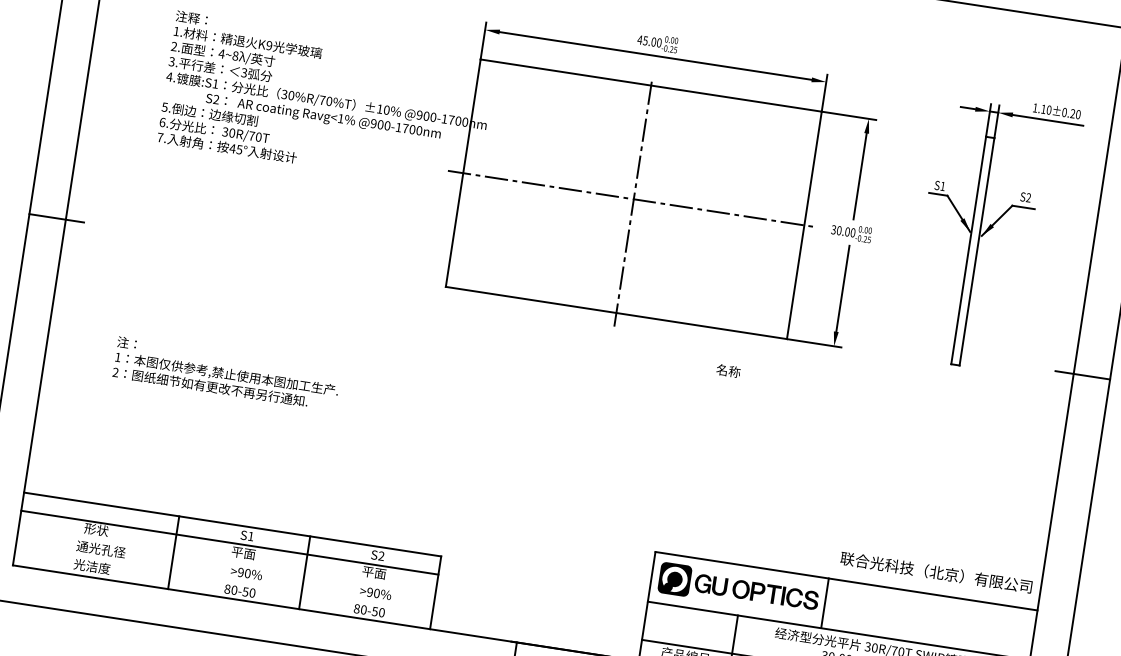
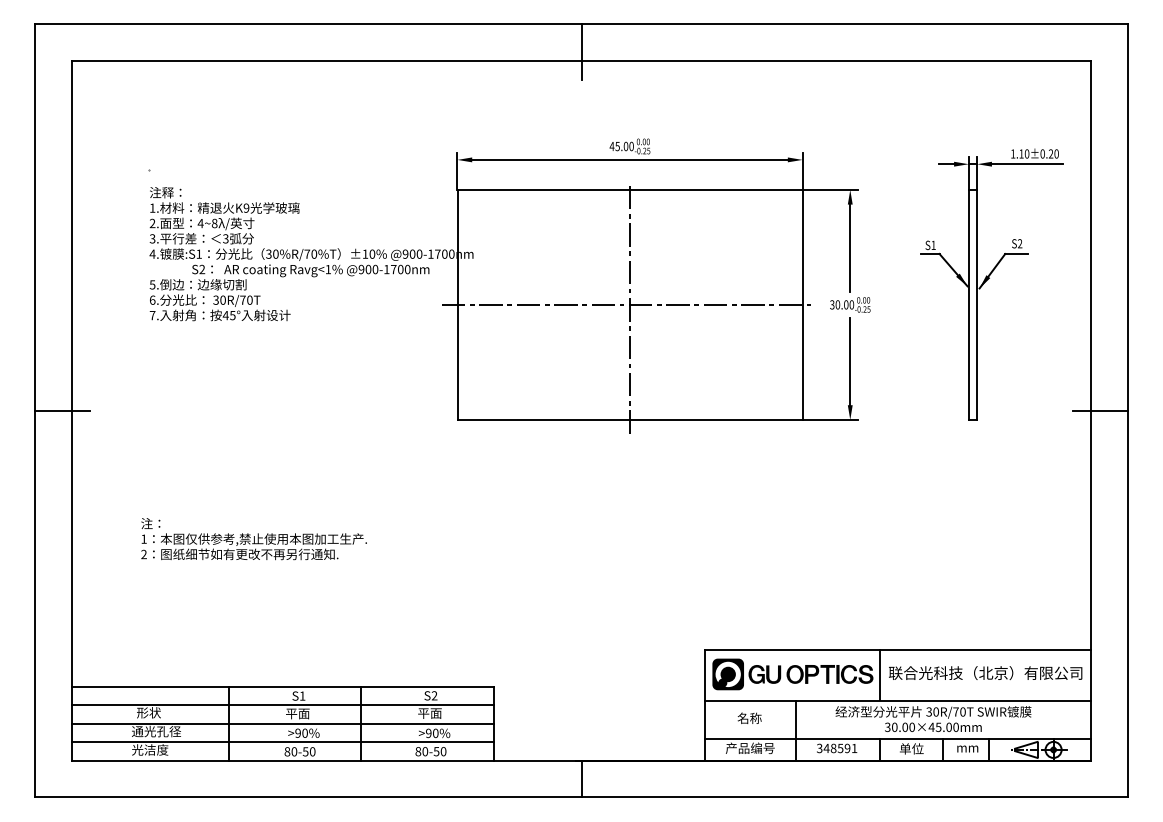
text: (728, 370) -> (749, 717), moved
line: (226, 560) -> (282, 723), added
text: (936, 571) -> (985, 672), moved
line: (224, 579) -> (282, 742), added

